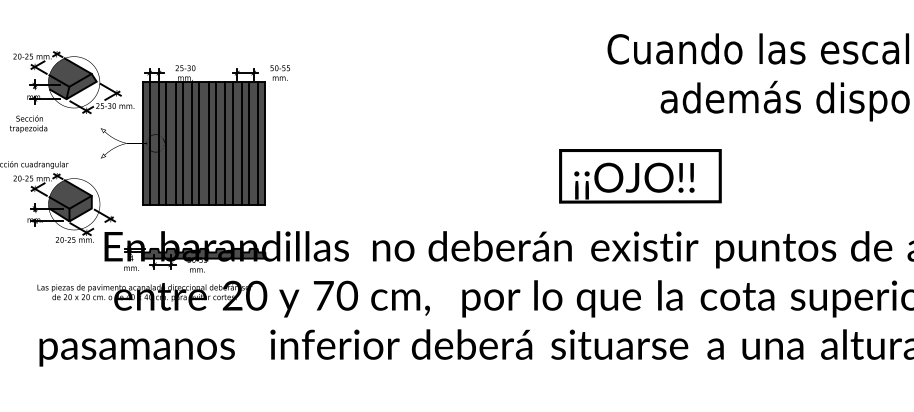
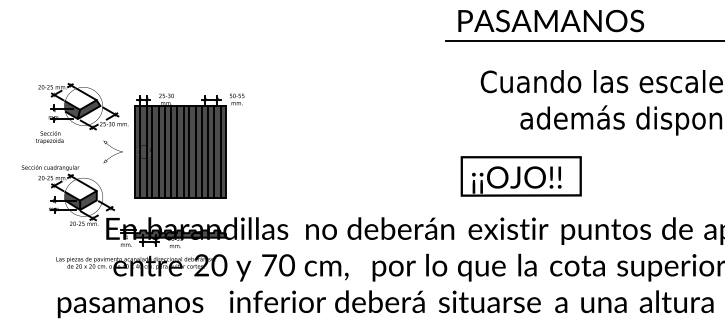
fill: (69, 71) -> (80, 98), removed
text: (639, 176) -> (520, 176), moved
fill: (69, 193) -> (80, 189), removed

